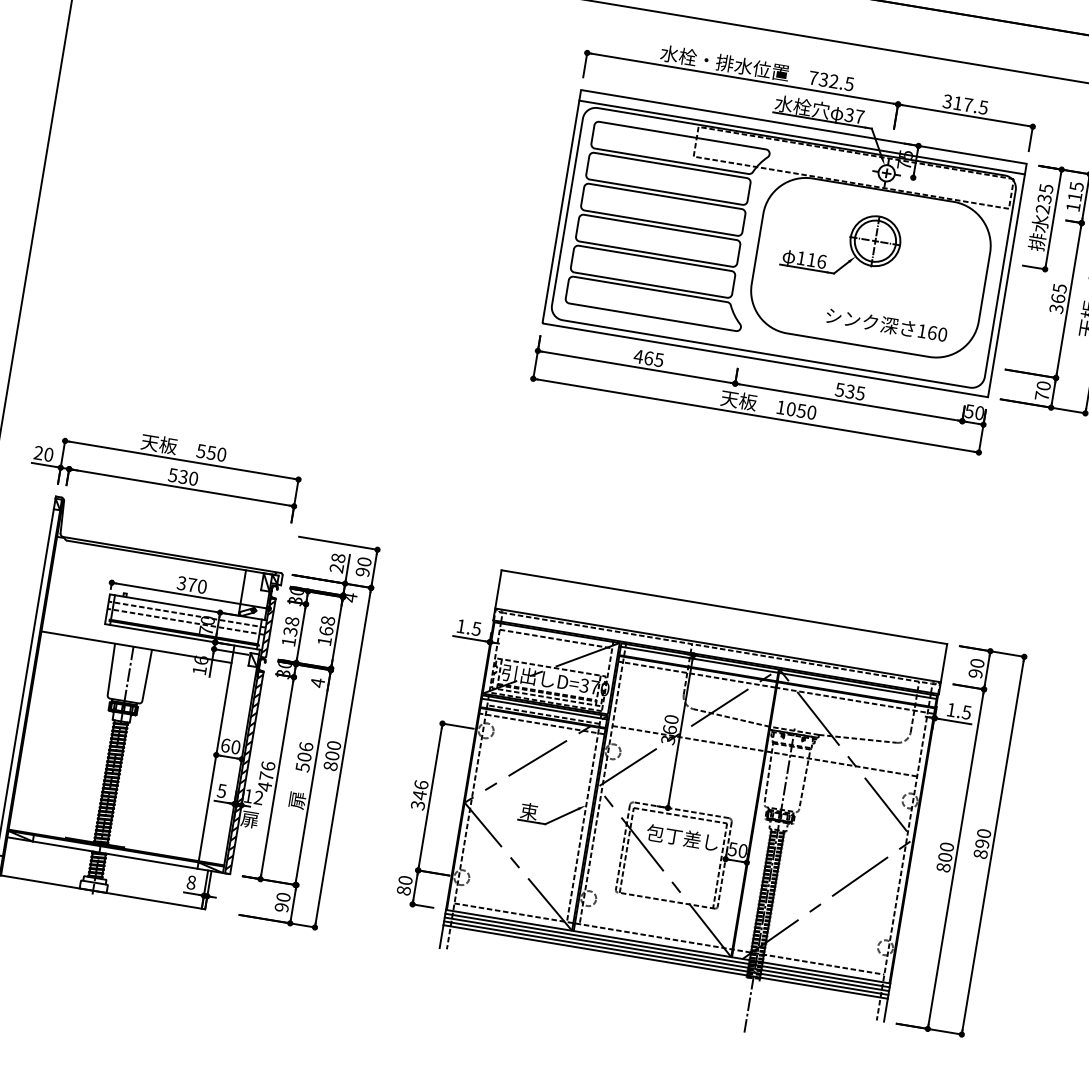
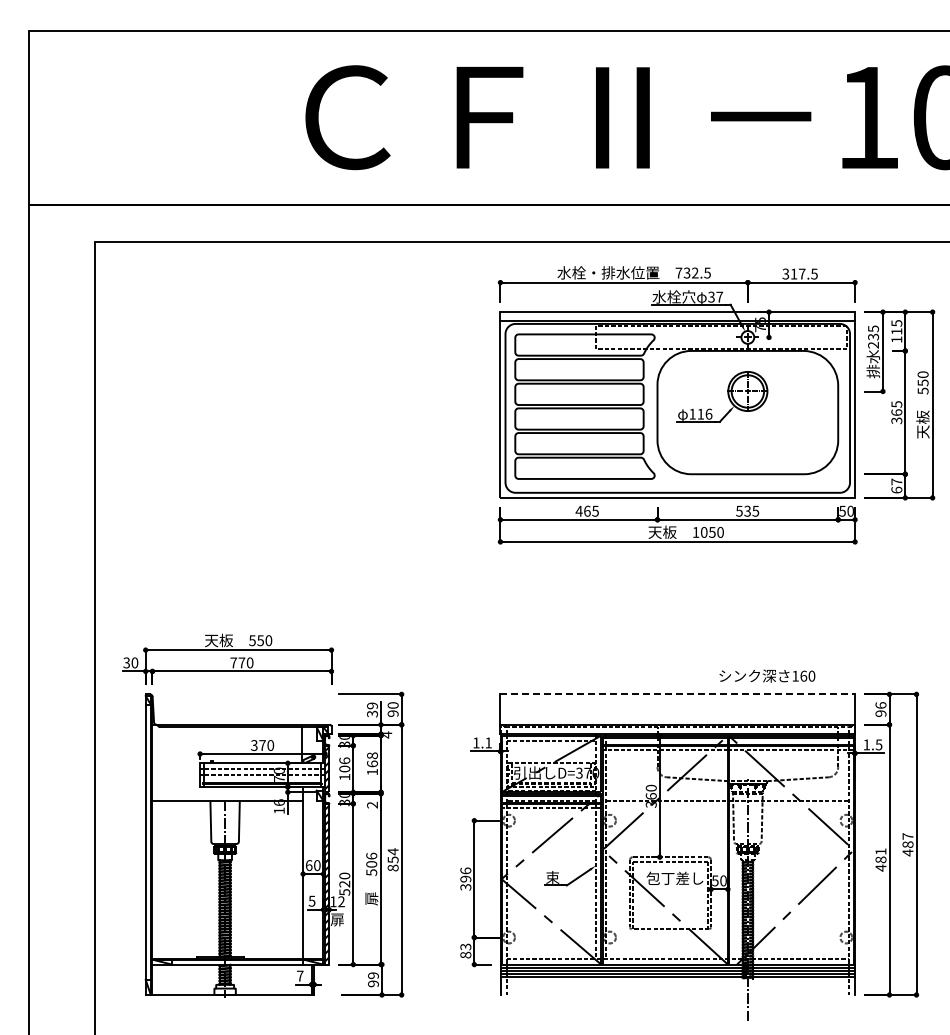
text: (887, 324) -> (767, 675), moved
text: (1042, 390) -> (896, 485), 70 -> 67
text: (38, 453) -> (126, 663), 20 -> 30
text: (177, 475) -> (237, 662), 530 -> 770
text: (337, 562) -> (372, 709), 28 -> 39
line: (725, 607) -> (678, 694), solid -> dashed
text: (291, 625) -> (344, 764), 138 -> 106
text: (476, 628) -> (488, 742), 1.5 -> 1.1
text: (976, 663) -> (880, 705), 90 -> 96
text: (317, 682) -> (372, 804), 4 -> 2
text: (332, 750) -> (392, 855), 800 -> 854
text: (266, 776) -> (344, 884), 476 -> 520
text: (419, 794) -> (465, 878), 346 -> 396
text: (981, 843) -> (907, 844), 890 -> 487
text: (944, 856) -> (880, 859), 800 -> 481
text: (405, 879) -> (465, 946), 80 -> 83
text: (191, 881) -> (300, 975), 8 -> 7
text: (283, 897) -> (373, 975), 90 -> 99

